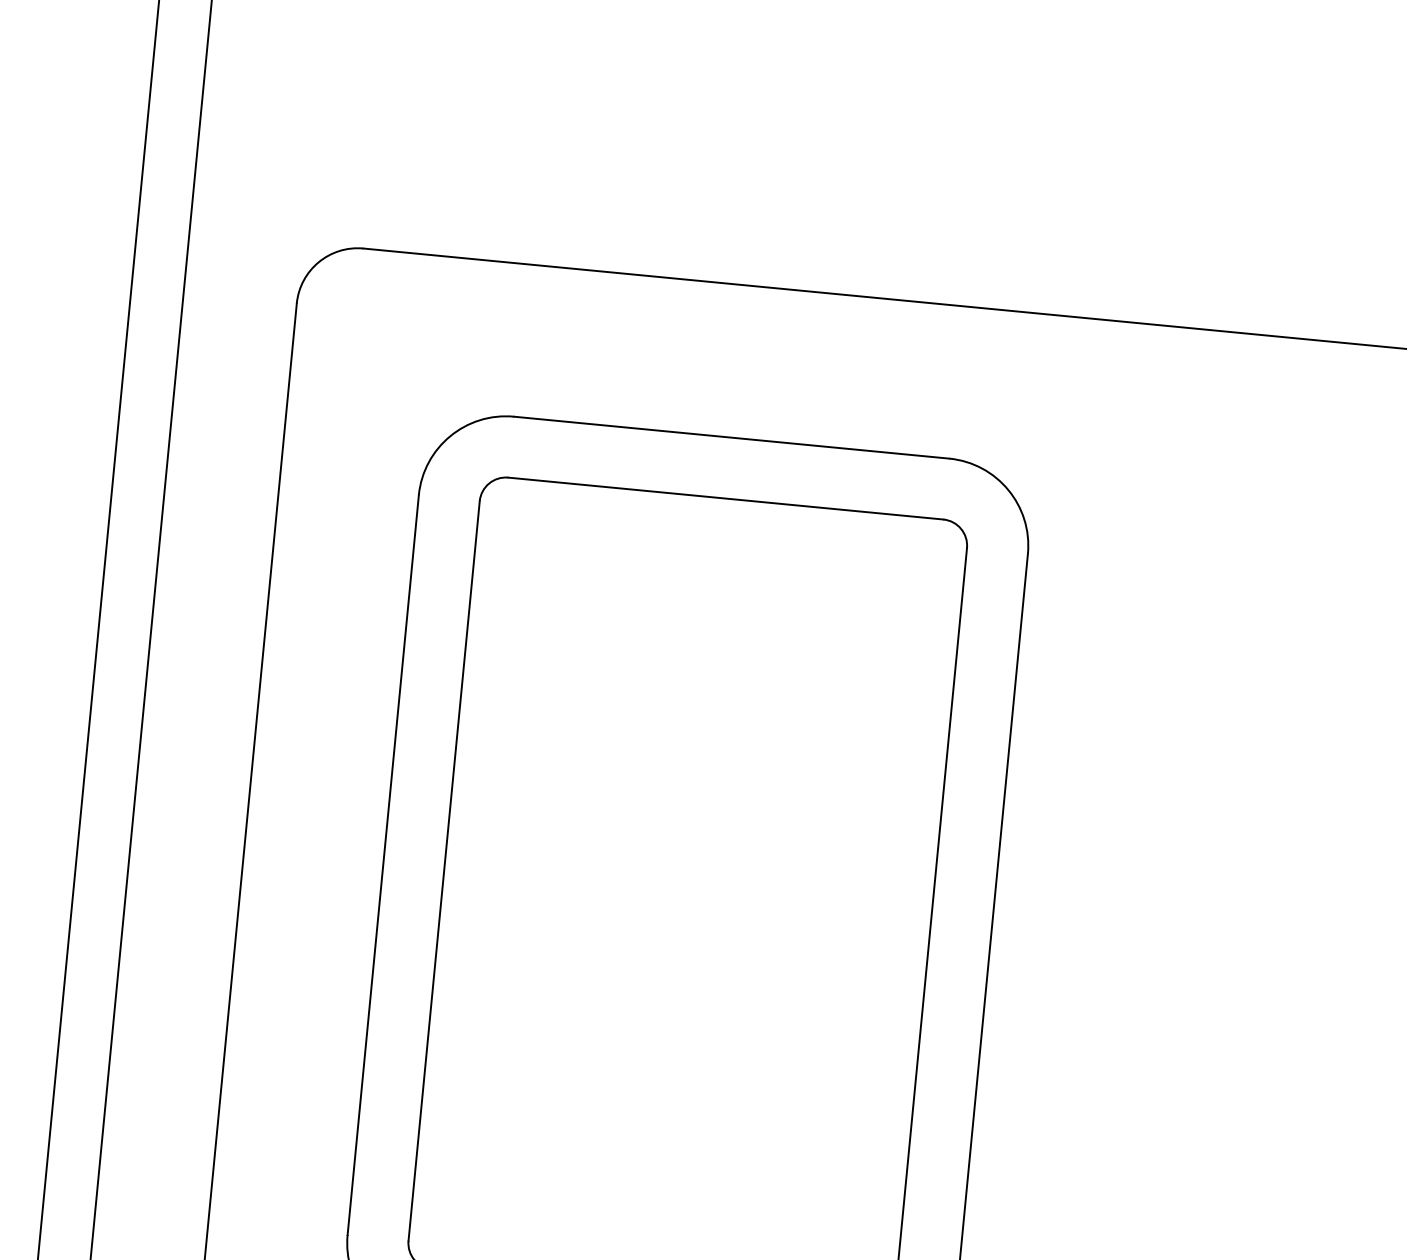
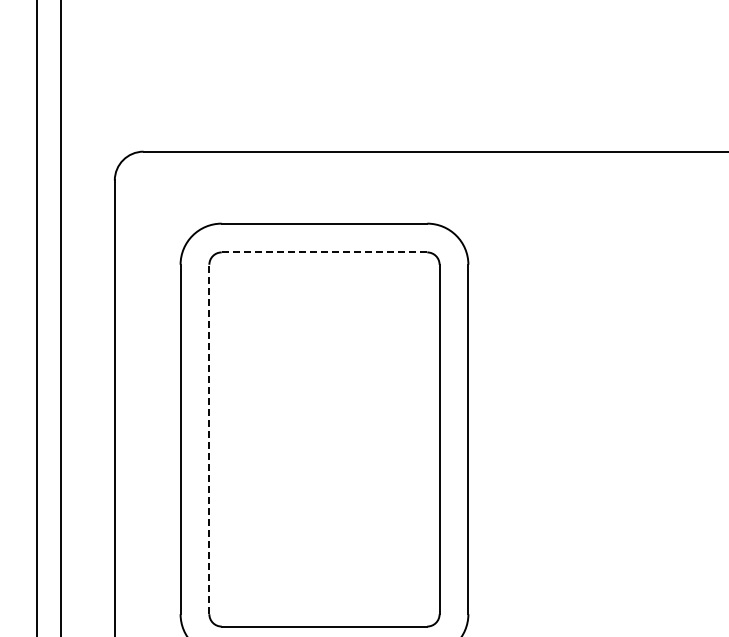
line: (725, 498) -> (324, 252), solid -> dashed
line: (444, 871) -> (209, 439), solid -> dashed

